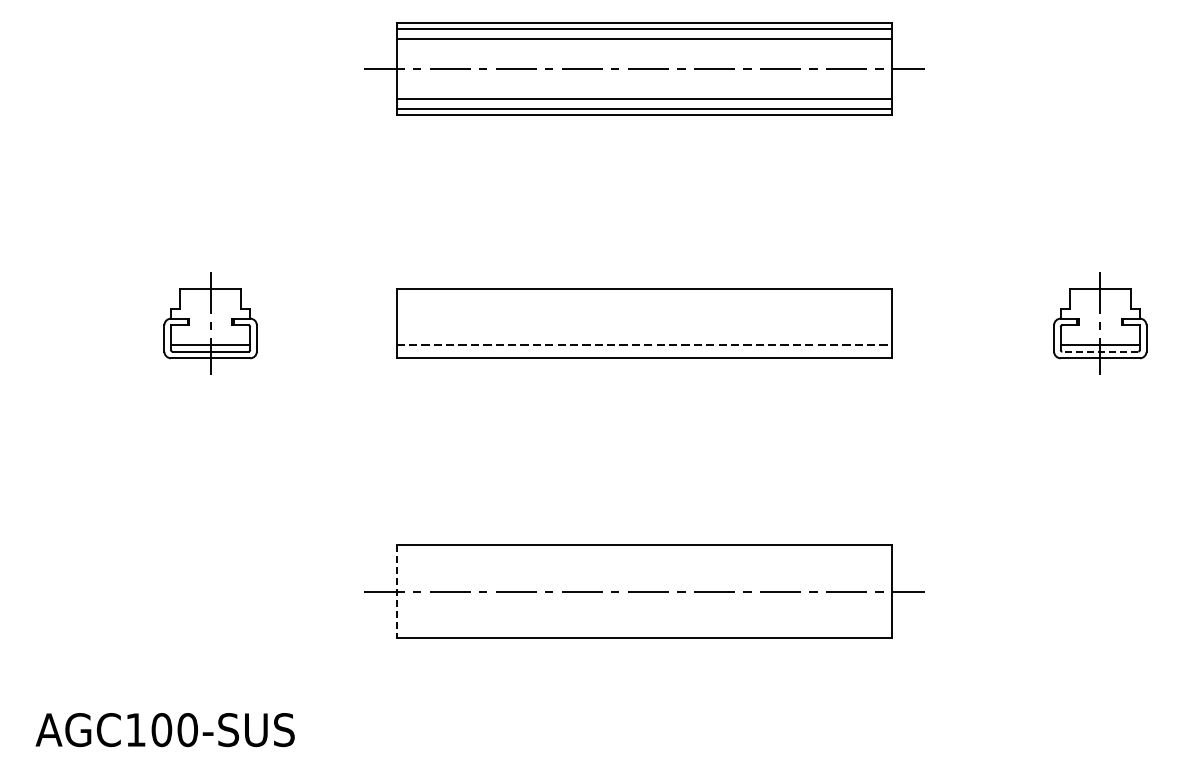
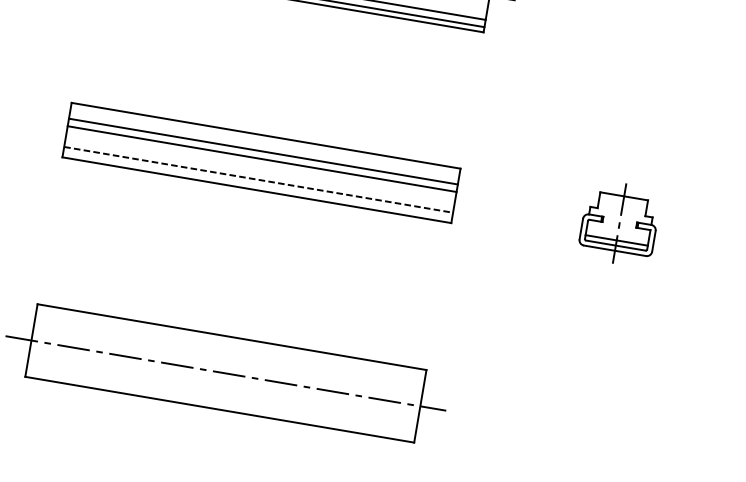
line: (643, 309) -> (262, 151), added
line: (643, 318) -> (261, 158), added
line: (1100, 351) -> (616, 245), dashed -> solid
line: (396, 592) -> (31, 341), dashed -> solid

